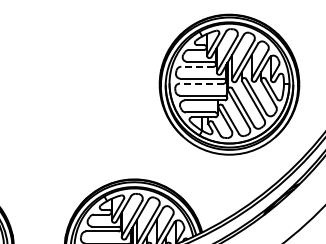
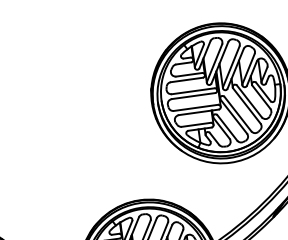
line: (196, 66) -> (185, 79), dashed -> solid
line: (201, 83) -> (193, 96), dashed -> solid

